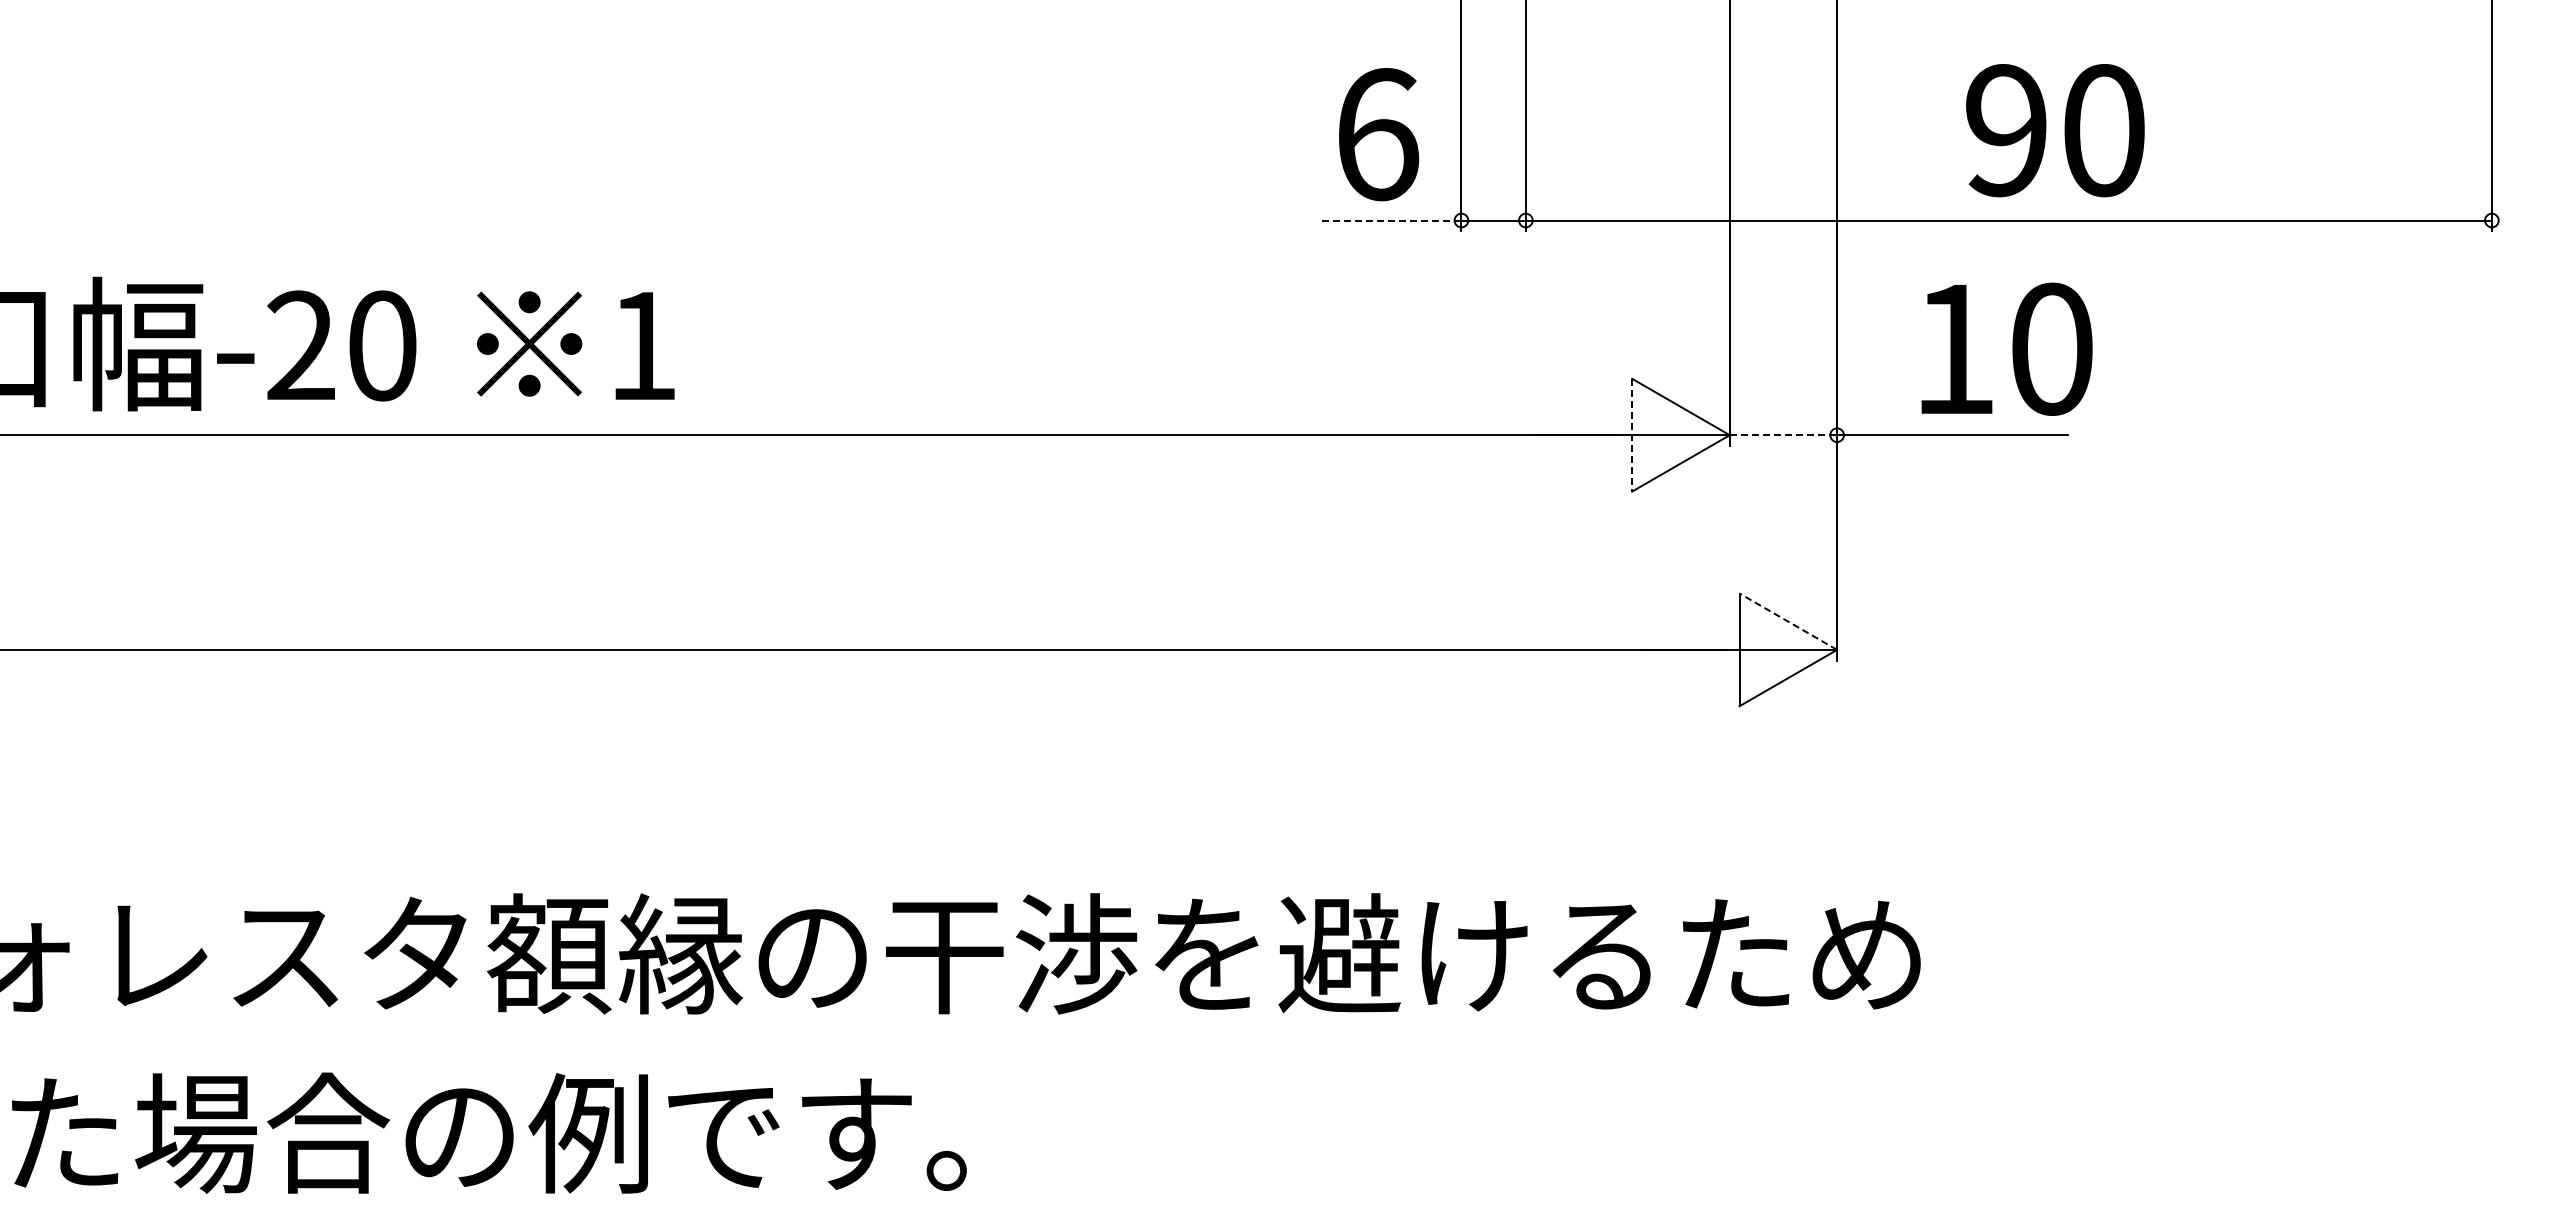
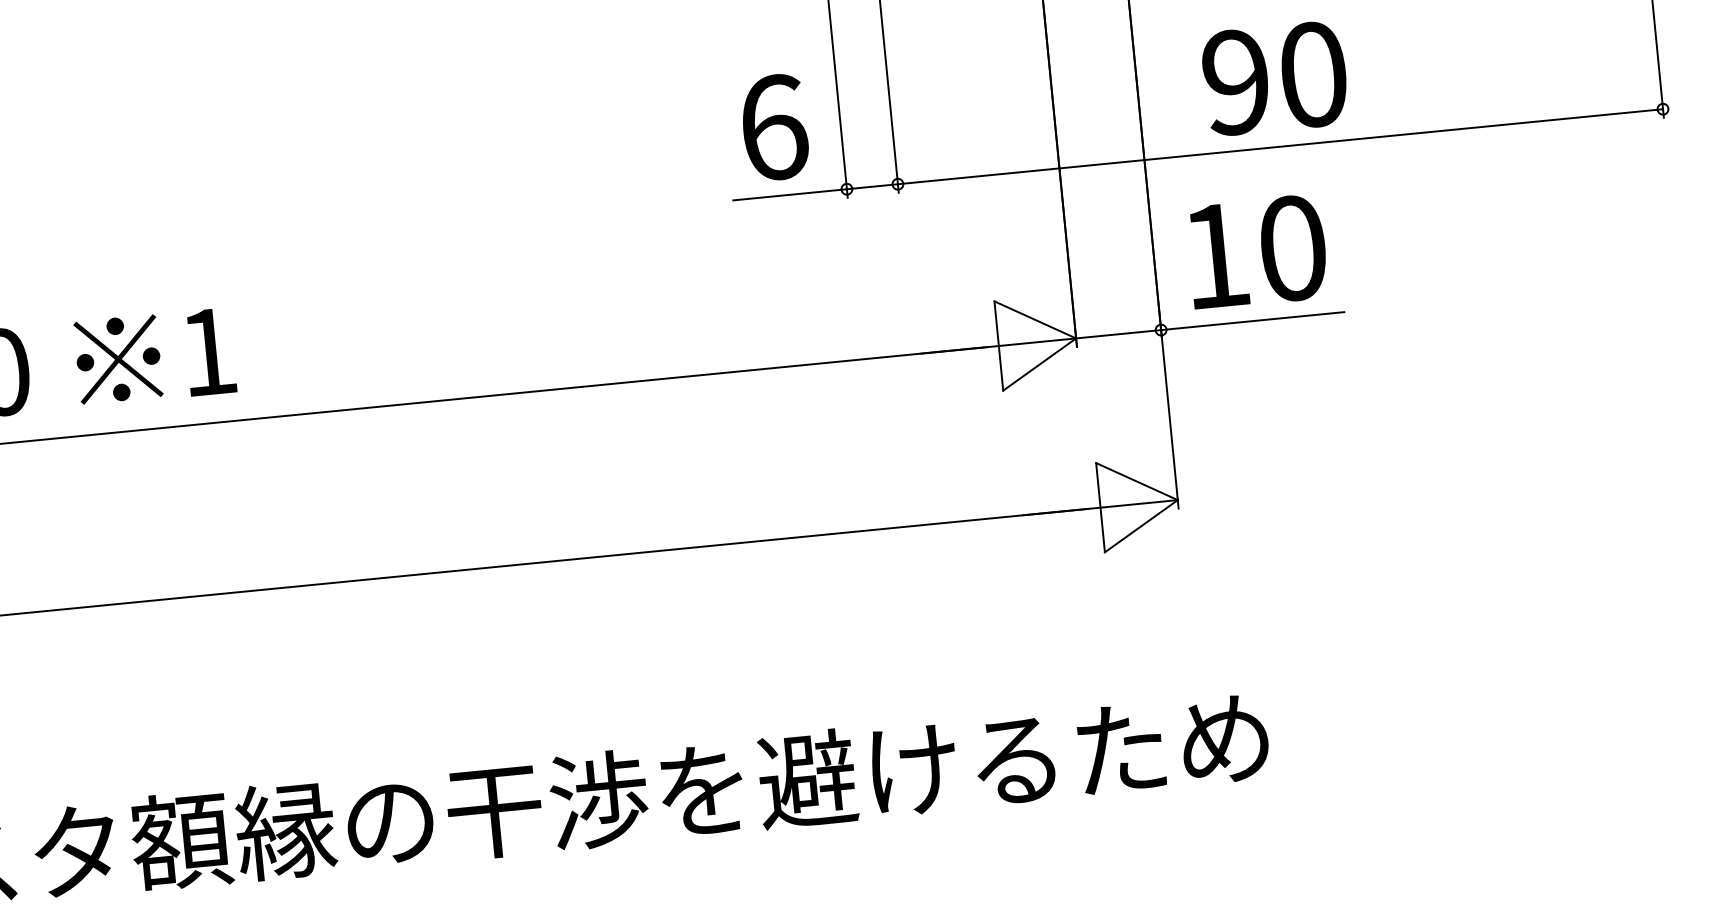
text: (2055, 130) -> (1275, 78), moved
line: (1389, 220) -> (789, 194), dashed -> solid
text: (2006, 348) -> (1256, 251), moved
line: (1632, 435) -> (999, 346), dashed -> solid
line: (1783, 435) -> (1118, 334), dashed -> solid
line: (1787, 621) -> (1136, 481), dashed -> solid

